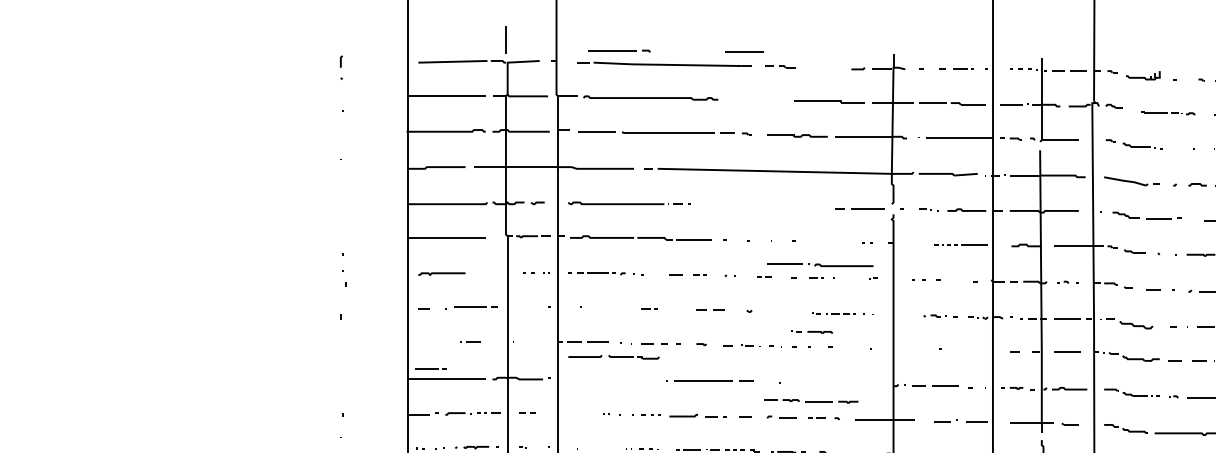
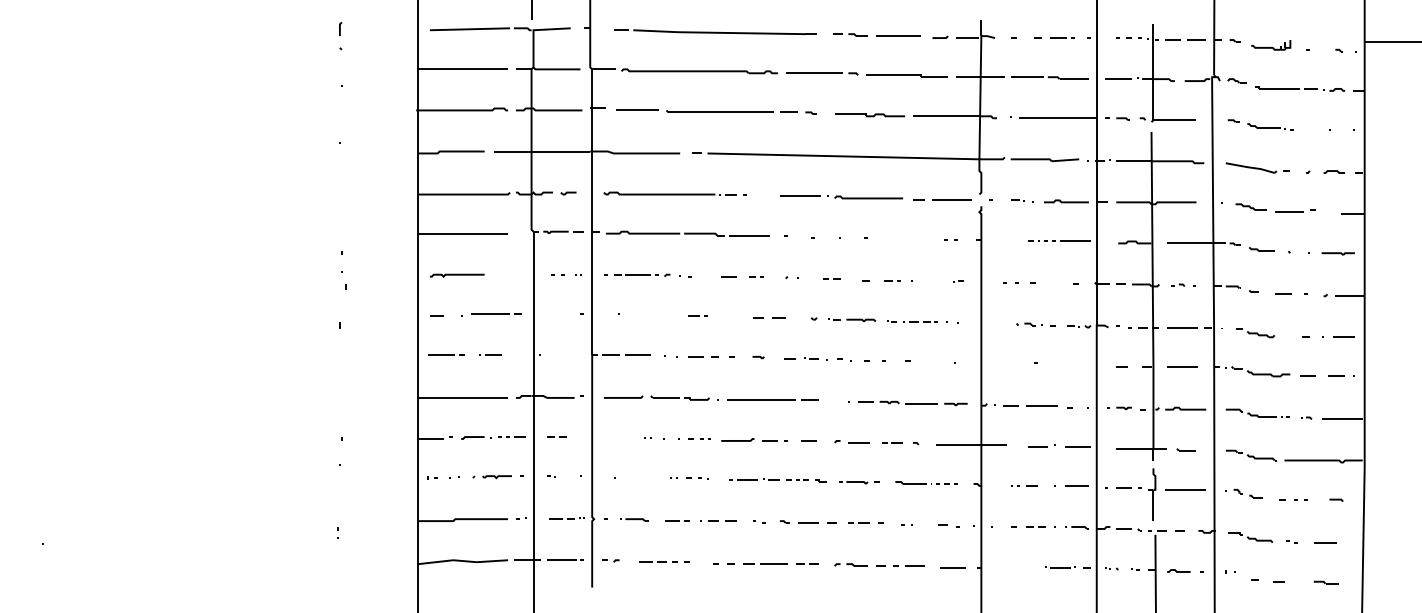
part: (619, 50) -> (822, 73), moved
line: (744, 51) -> (898, 35), moved
part: (1168, 112) -> (1300, 88), size x1.43
part: (820, 265) -> (841, 197), moved
part: (1129, 323) -> (1255, 333), size x0.71
part: (811, 331) -> (851, 319), moved
part: (613, 356) -> (656, 397), moved
line: (430, 368) -> (446, 354), moved
part: (810, 401) -> (912, 403), moved

